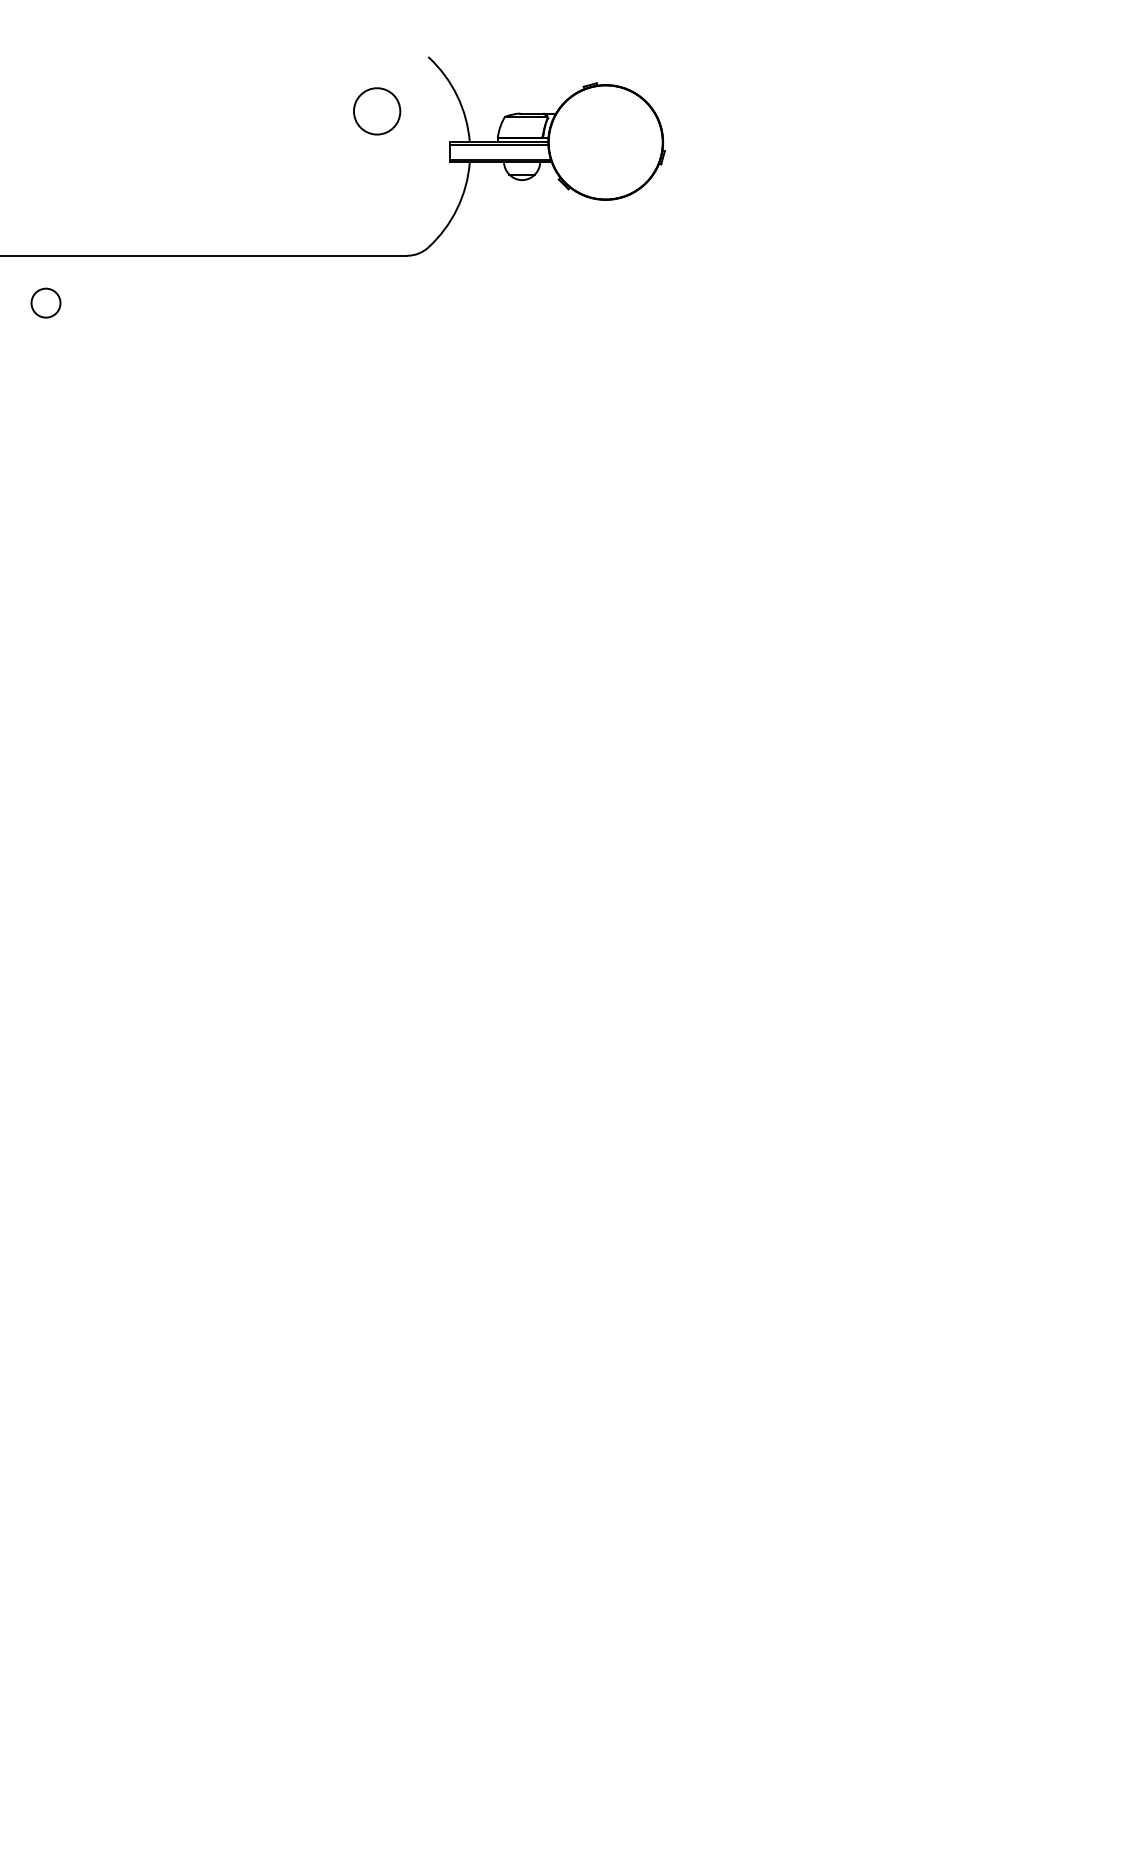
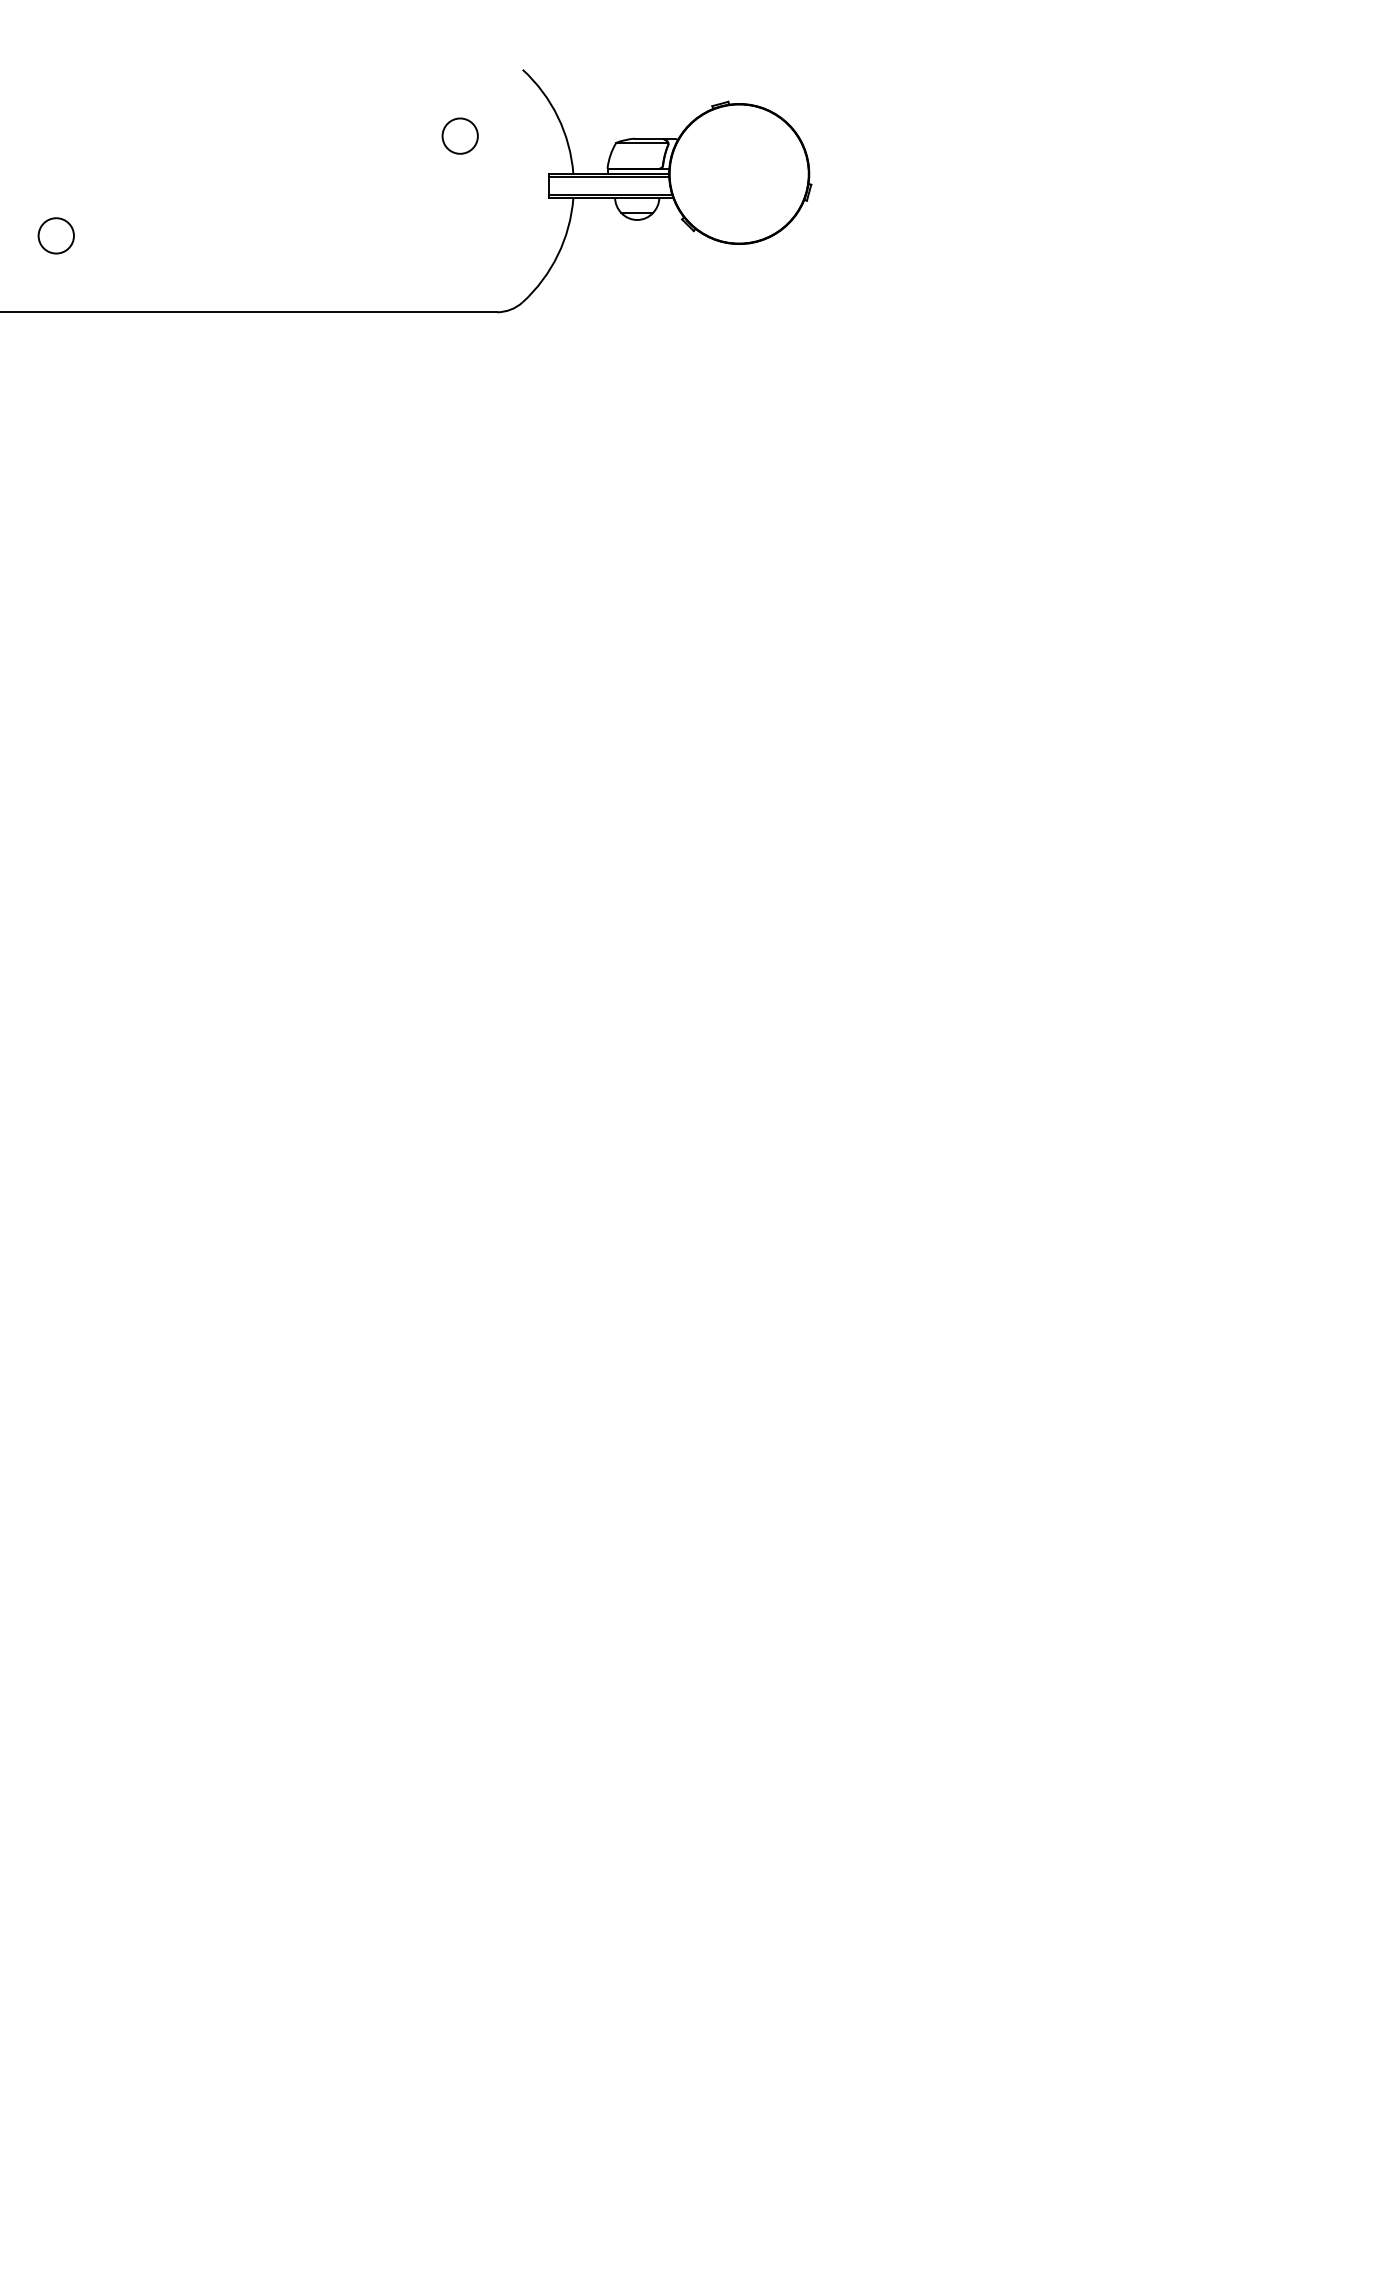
circle: (376, 111) -> (459, 136), size x0.62
circle: (45, 302) -> (55, 235), moved

